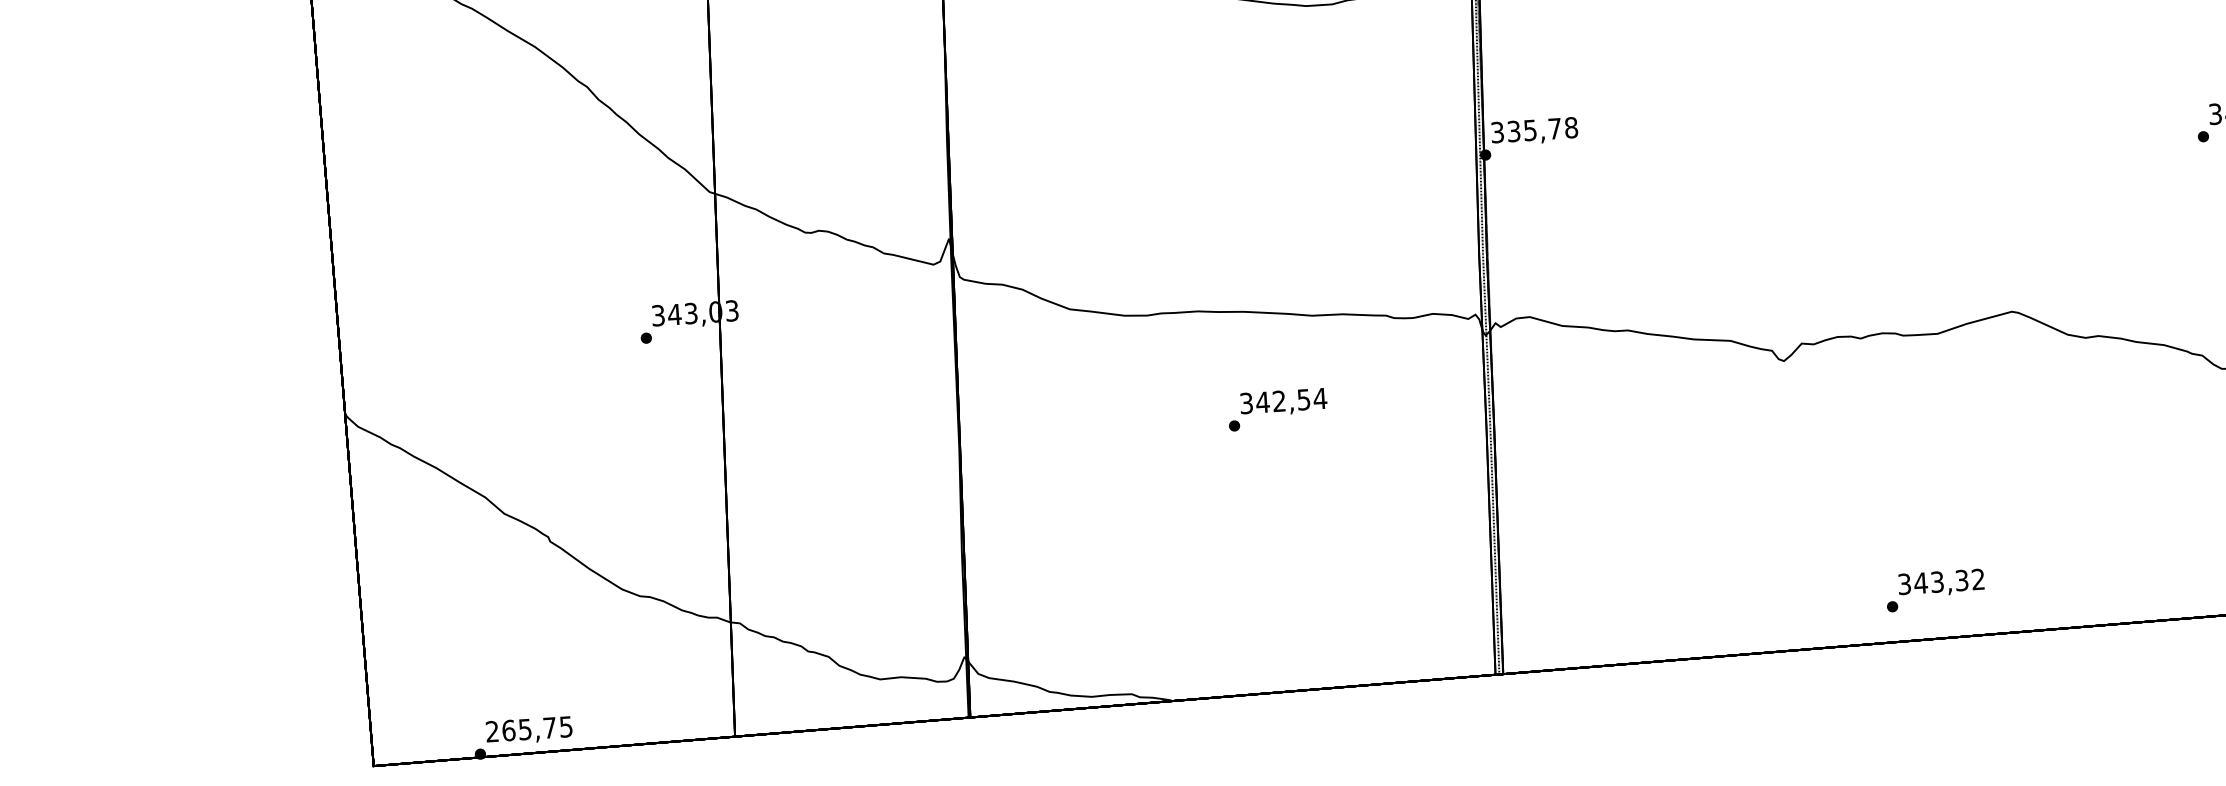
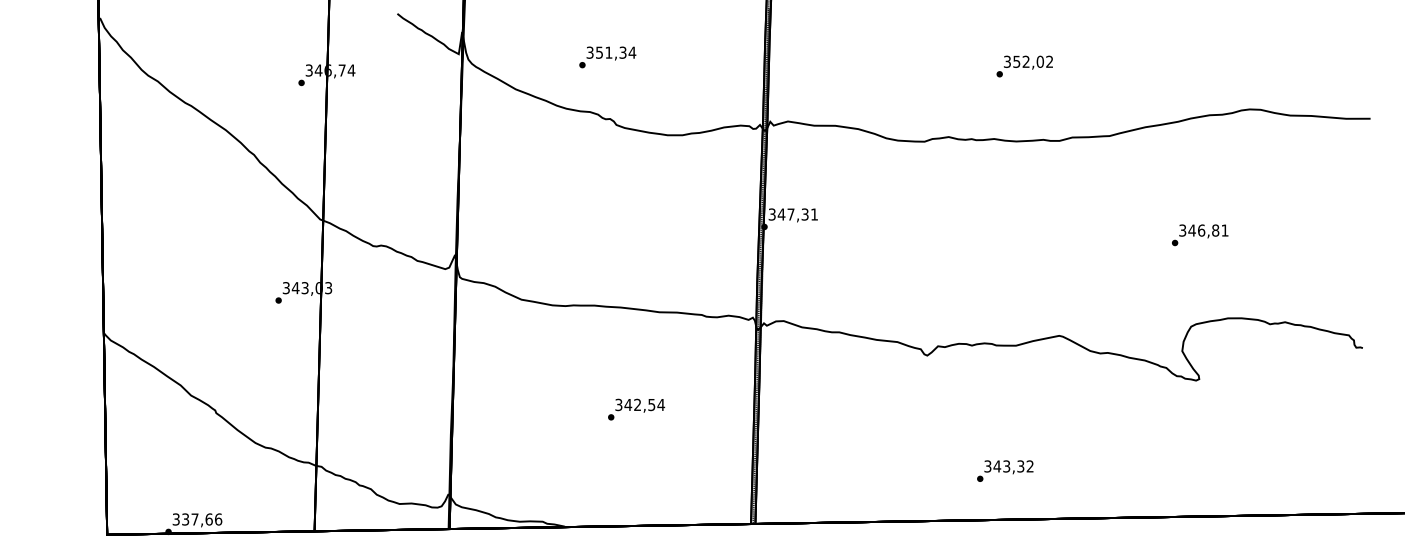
text: (1541, 129) -> (797, 214), 335,78 -> 347,31
text: (1277, 409) -> (636, 409), moved
text: (1935, 589) -> (1005, 470), moved
text: (529, 729) -> (197, 519), 265,75 -> 337,66

